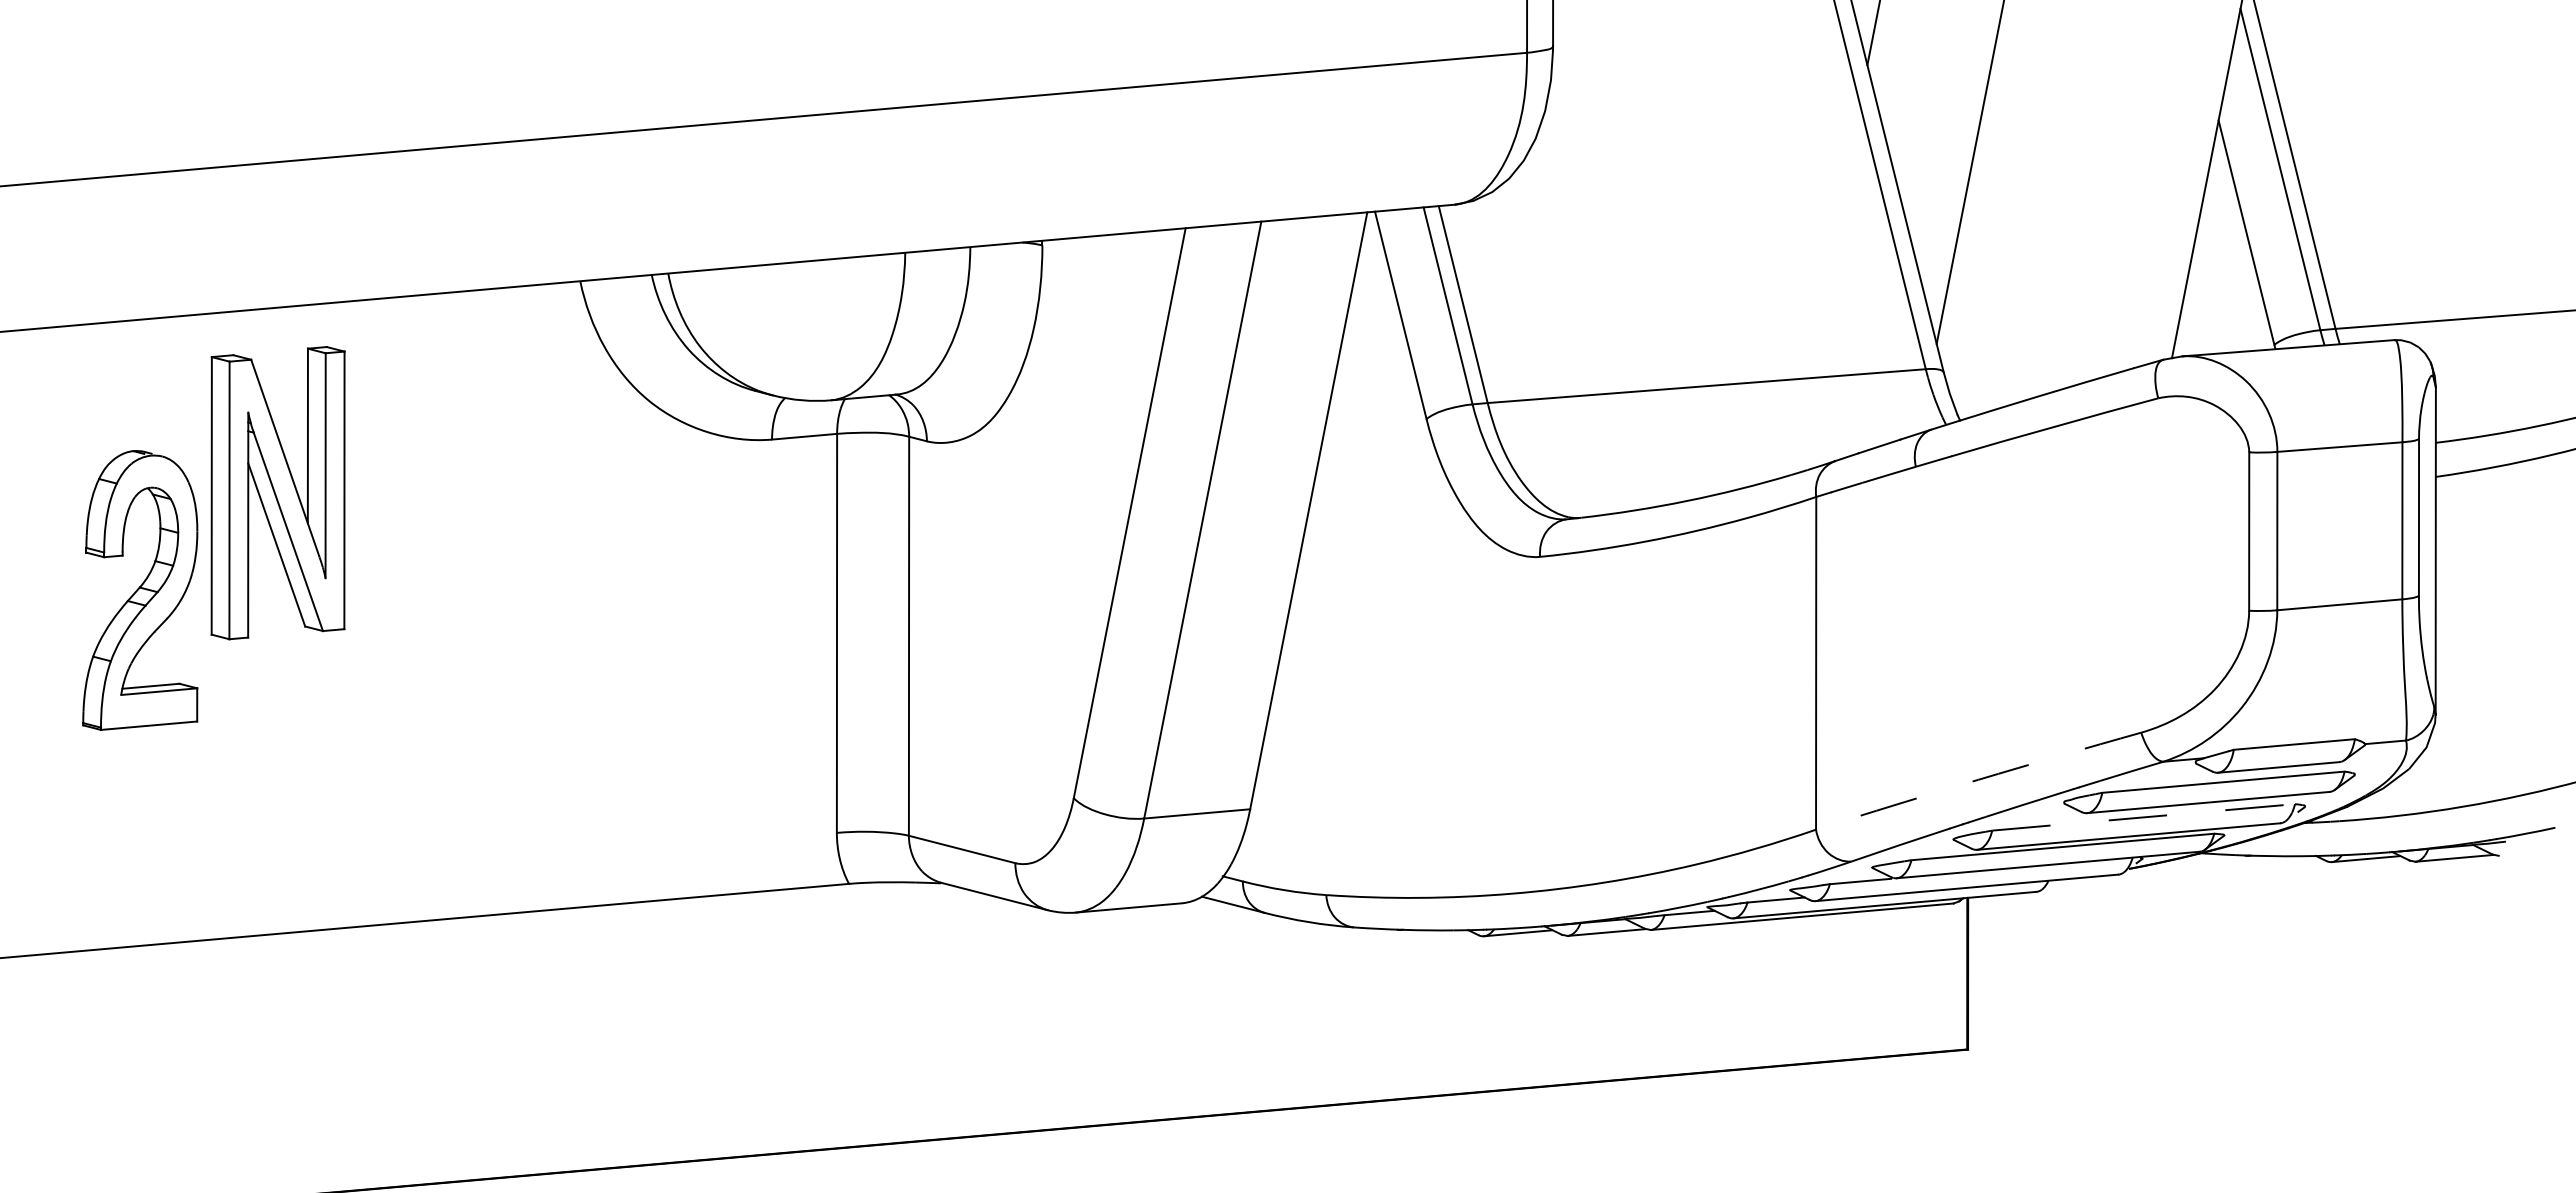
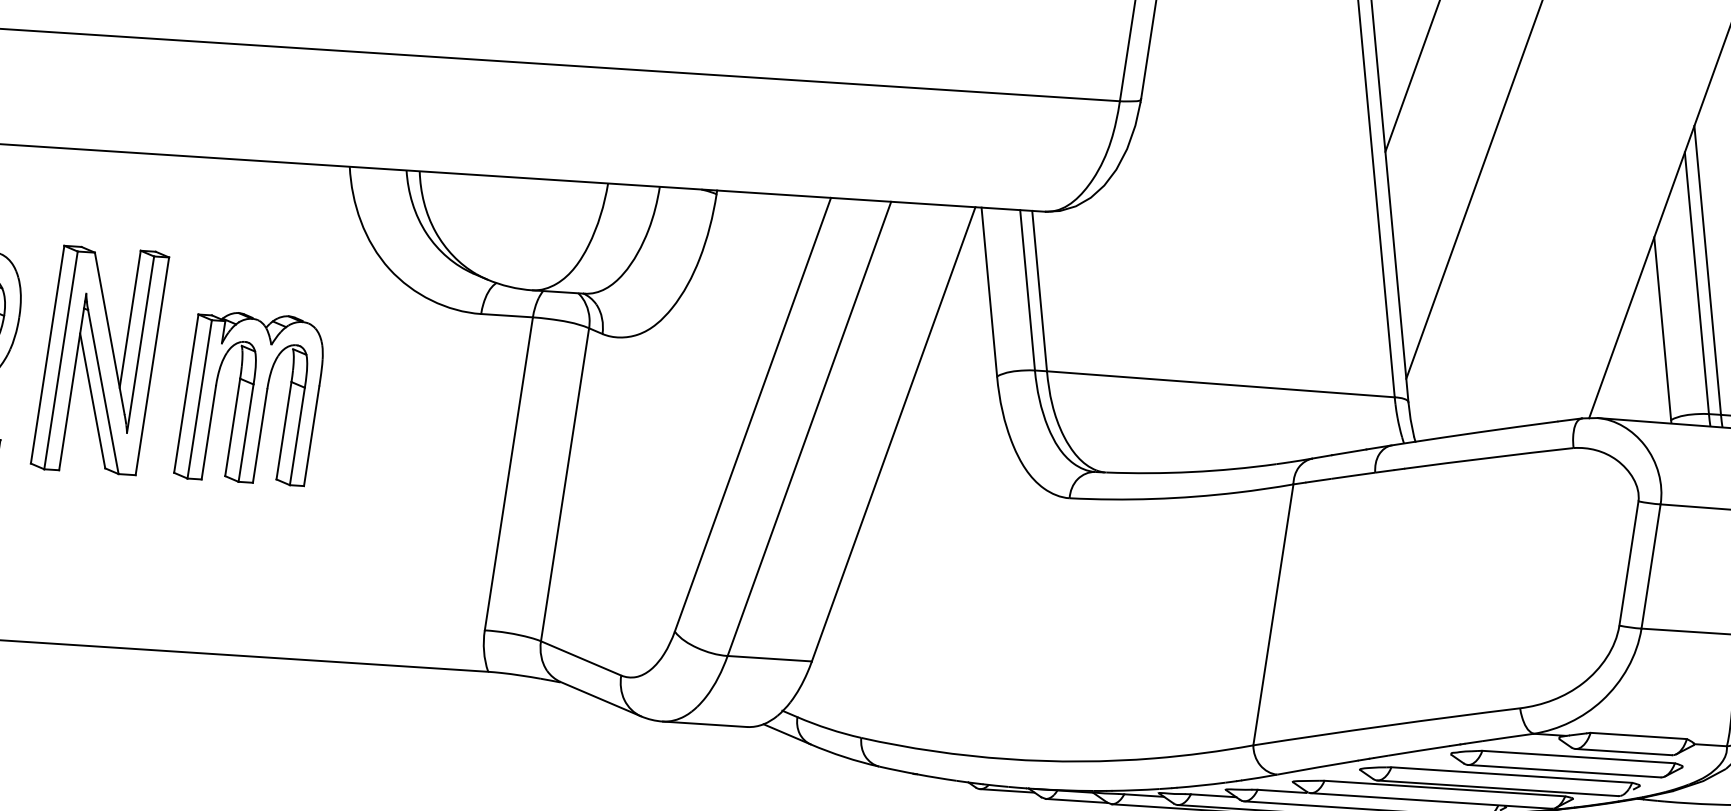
part: (277, 493) -> (99, 360), moved
part: (501, 589) -> (250, 399), added
arc: (1978, 779) -> (1386, 725), dashed -> solid
line: (2143, 817) -> (1511, 775), dashed -> solid

